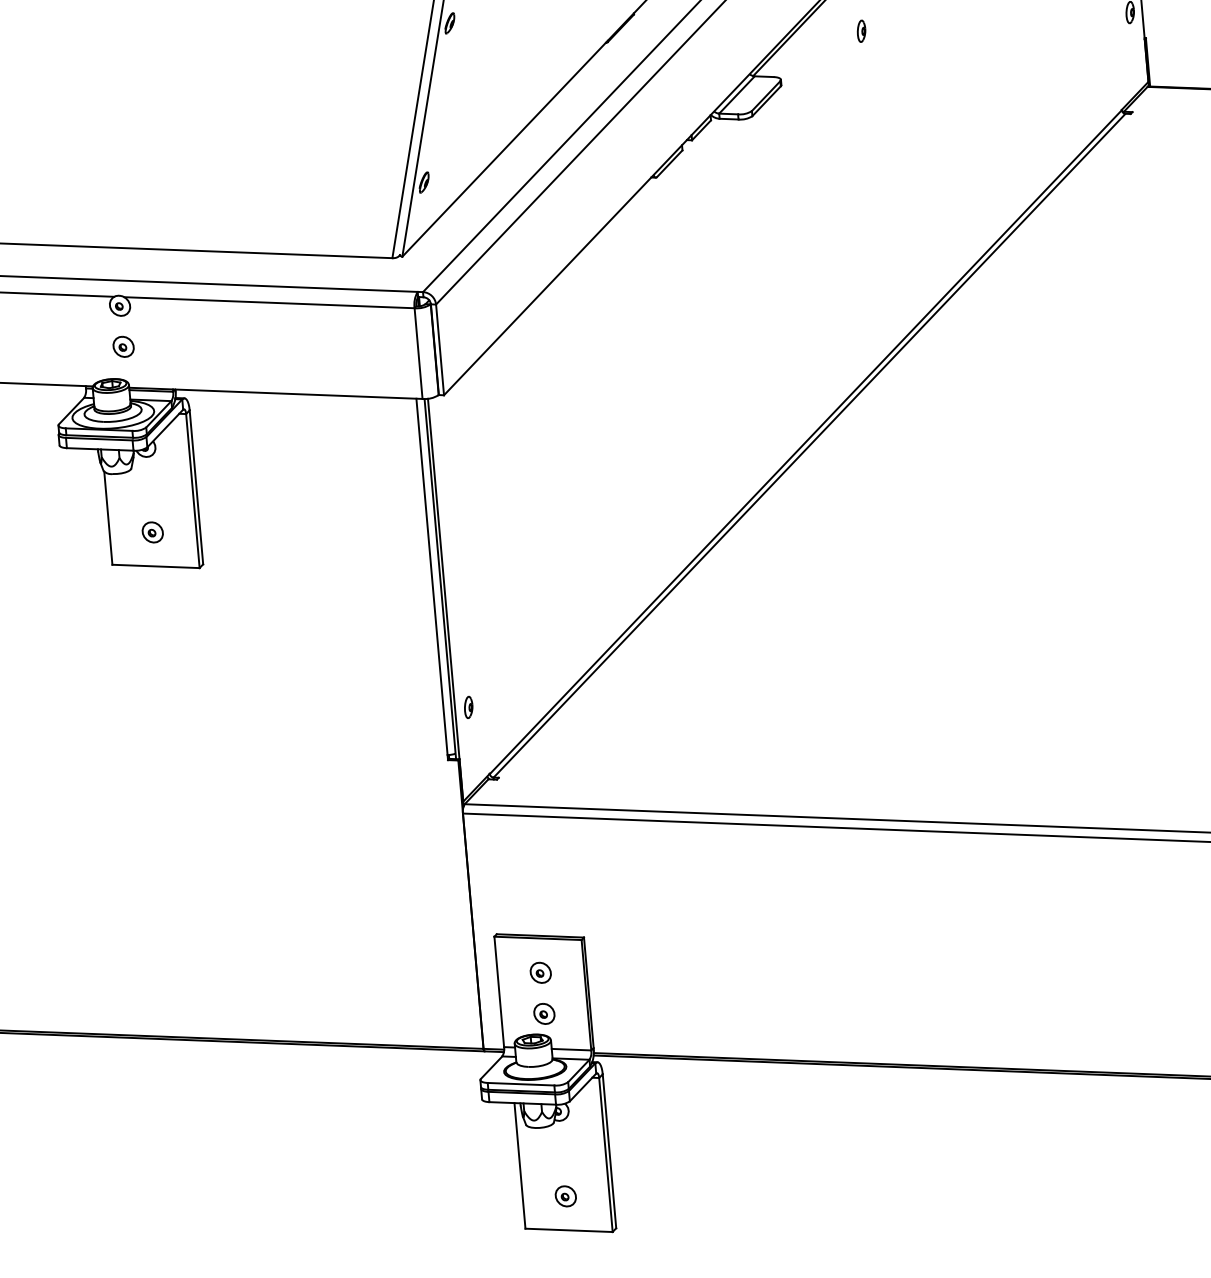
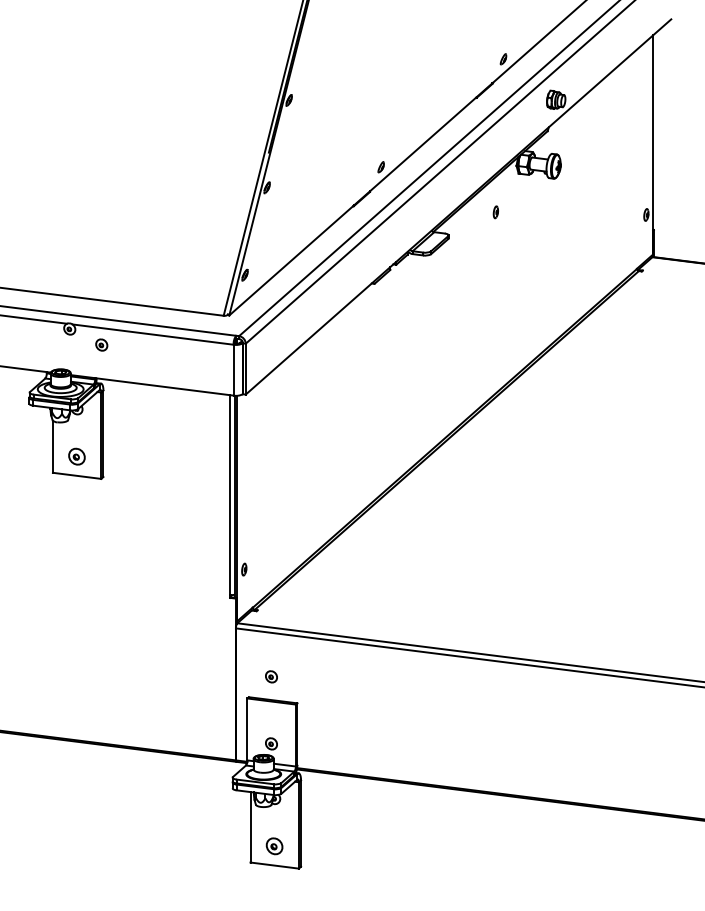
part: (123, 345) -> (101, 344), moved
part: (151, 531) -> (76, 456), size x1.4
part: (540, 972) -> (271, 676), moved
part: (565, 1196) -> (274, 846), size x1.4

